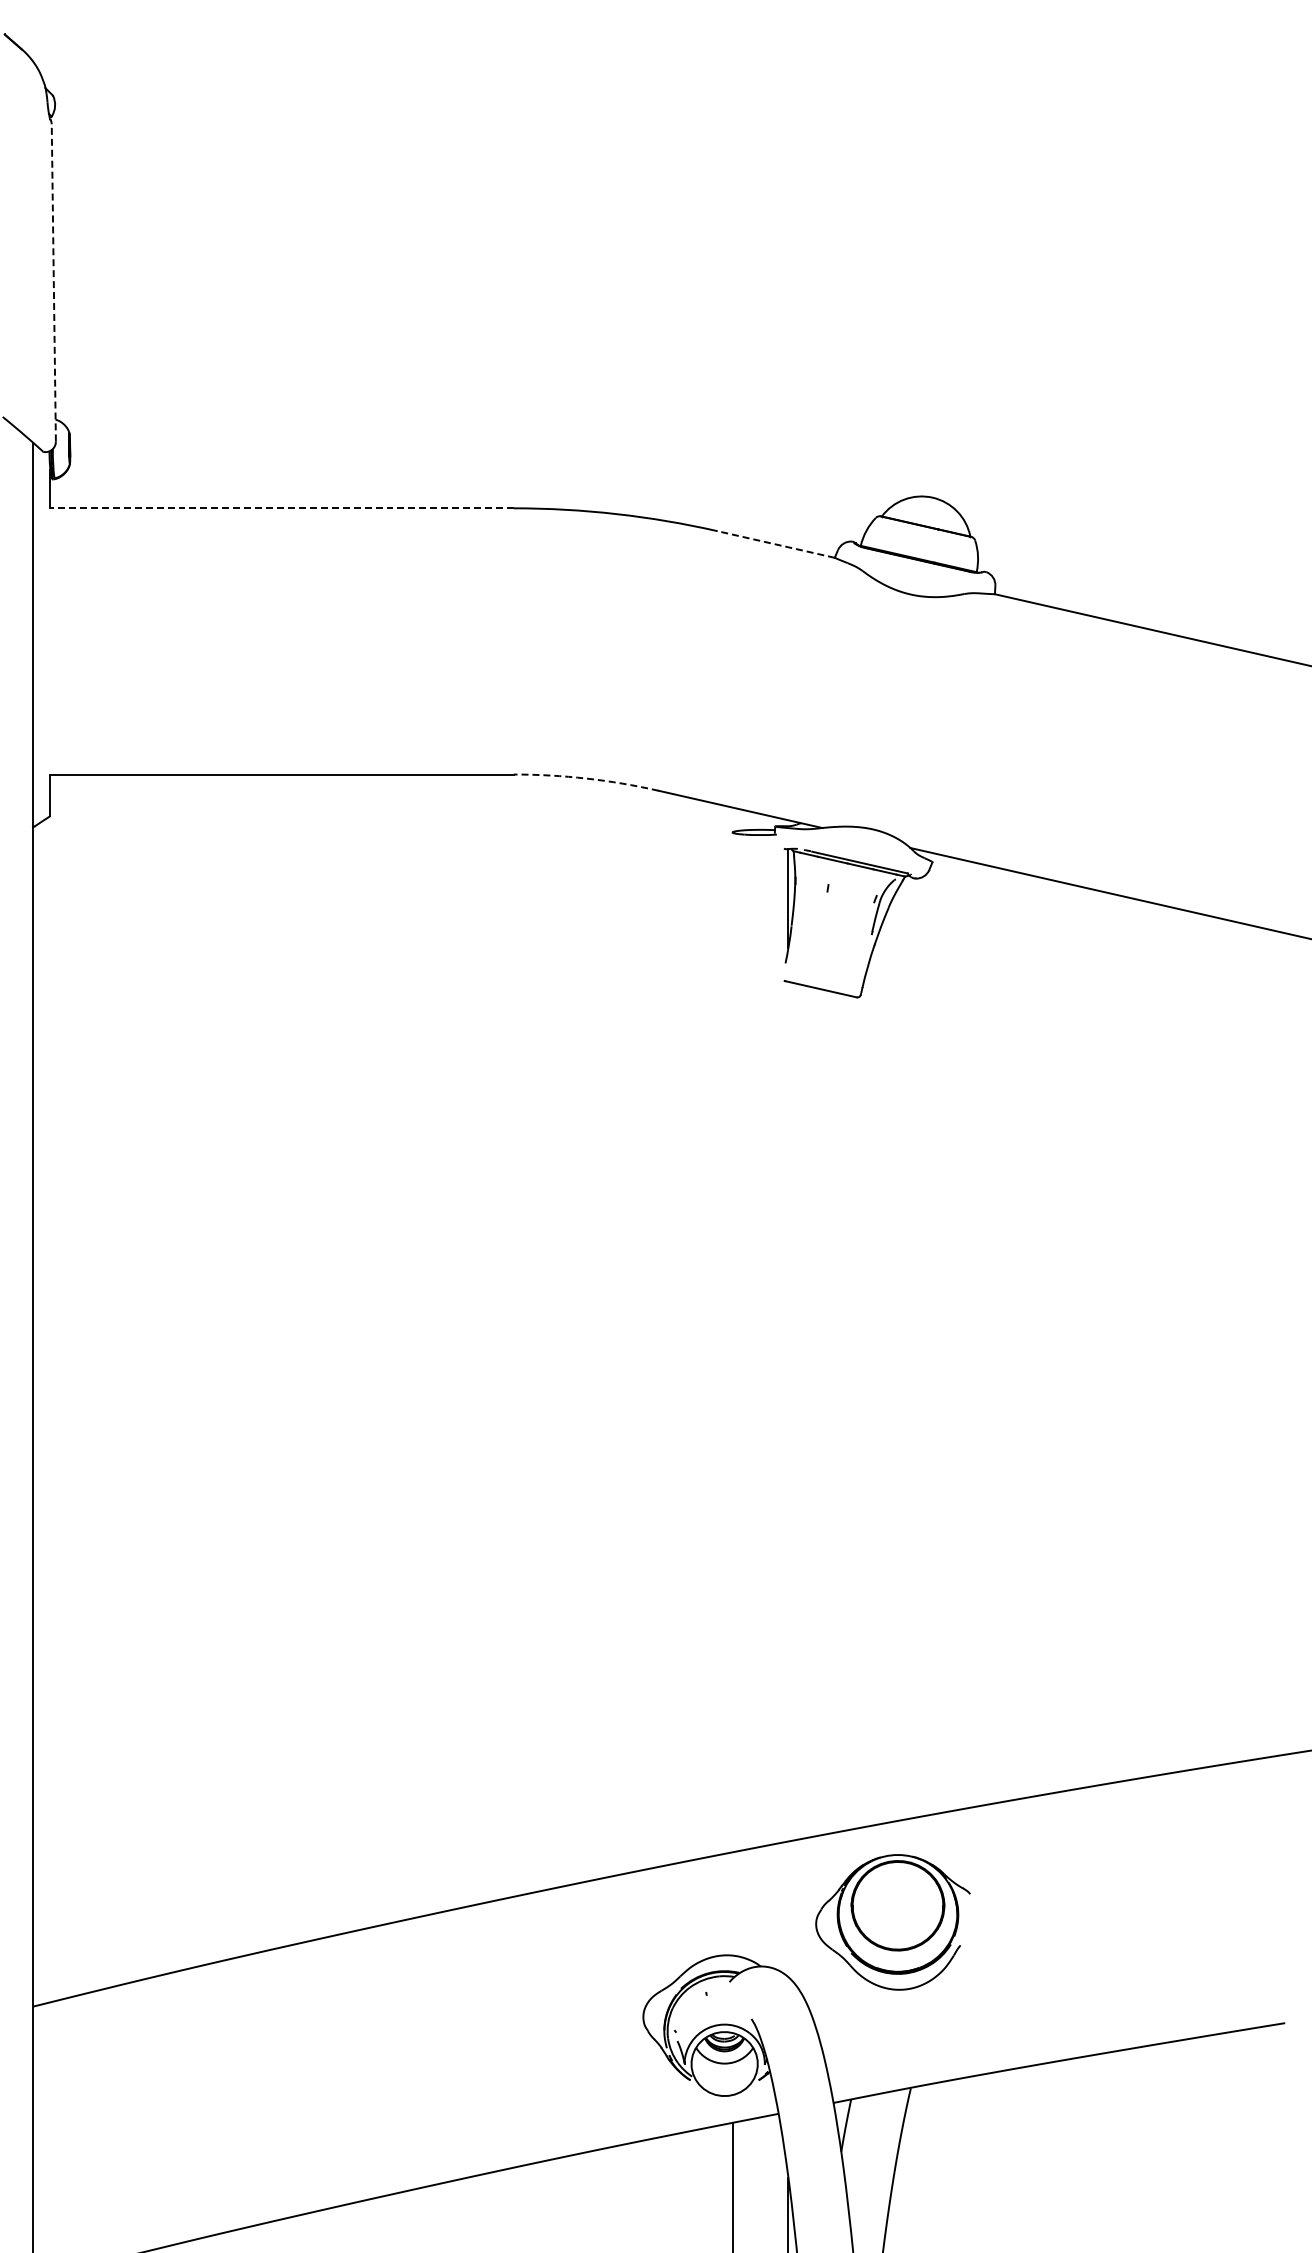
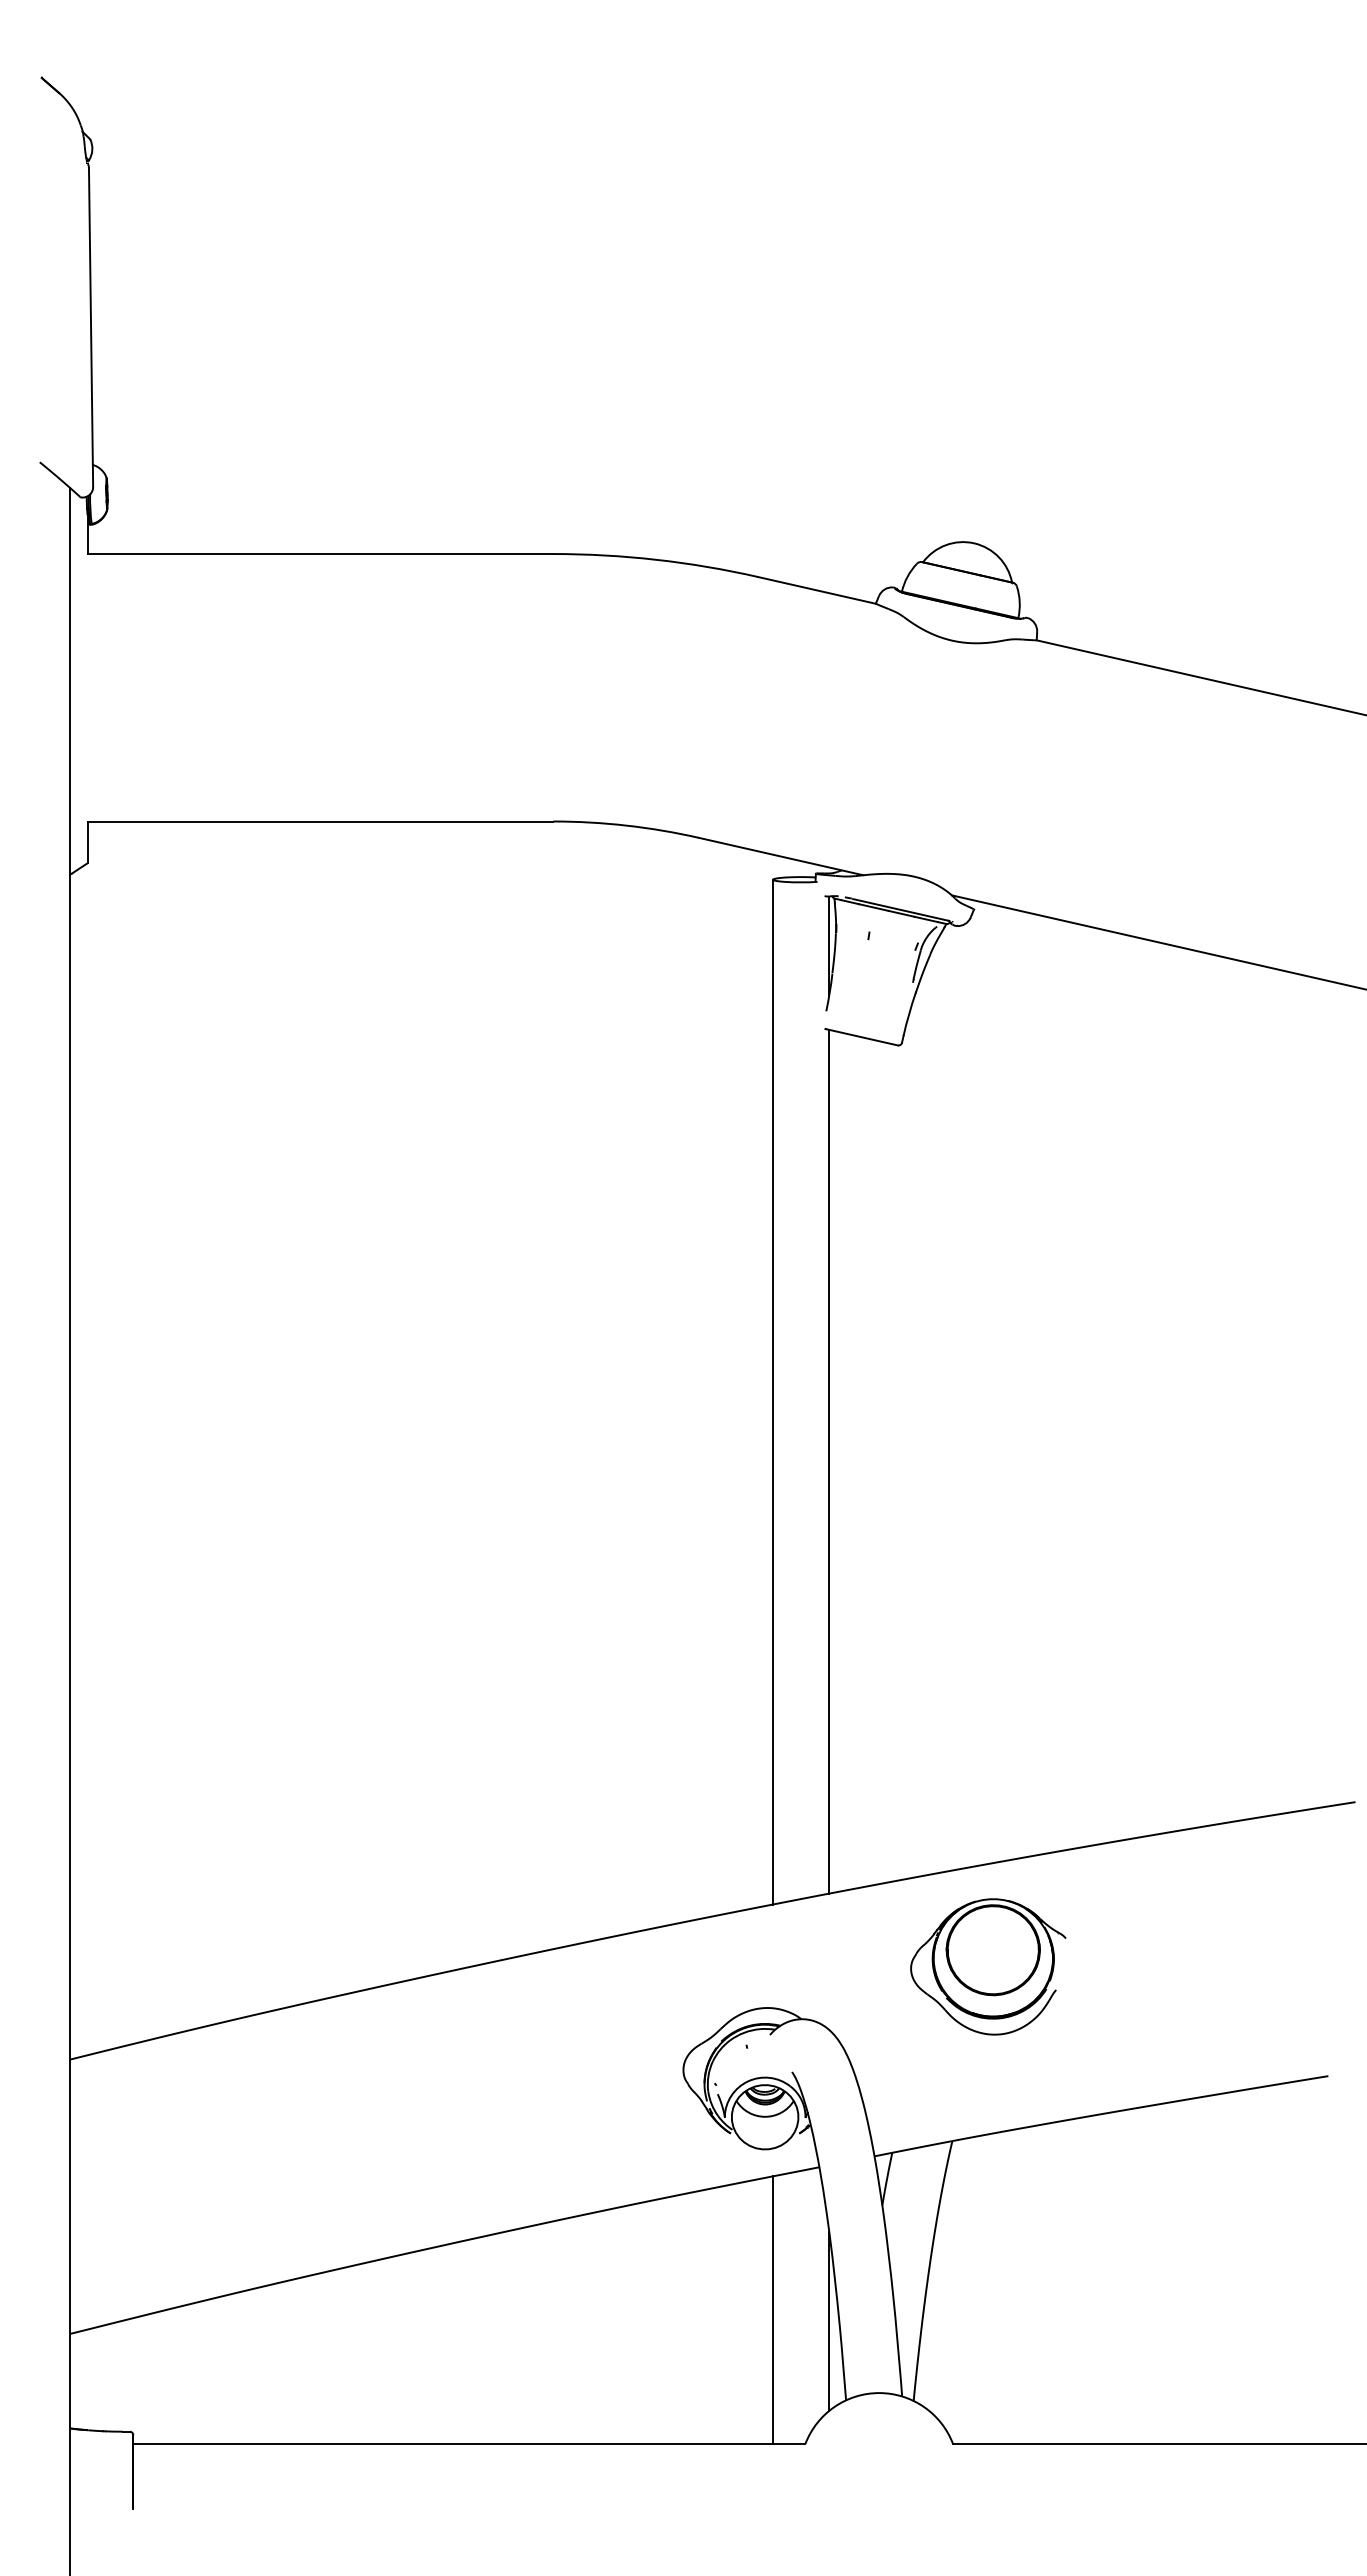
line: (54, 281) -> (91, 326), dashed -> solid
line: (282, 508) -> (320, 554), dashed -> solid
line: (775, 544) -> (816, 590), dashed -> solid
arc: (586, 778) -> (626, 825), dashed -> solid
line: (732, 1341) -> (773, 1391), added
line: (788, 1411) -> (829, 1461), added
part: (893, 1921) -> (988, 1966), moved

